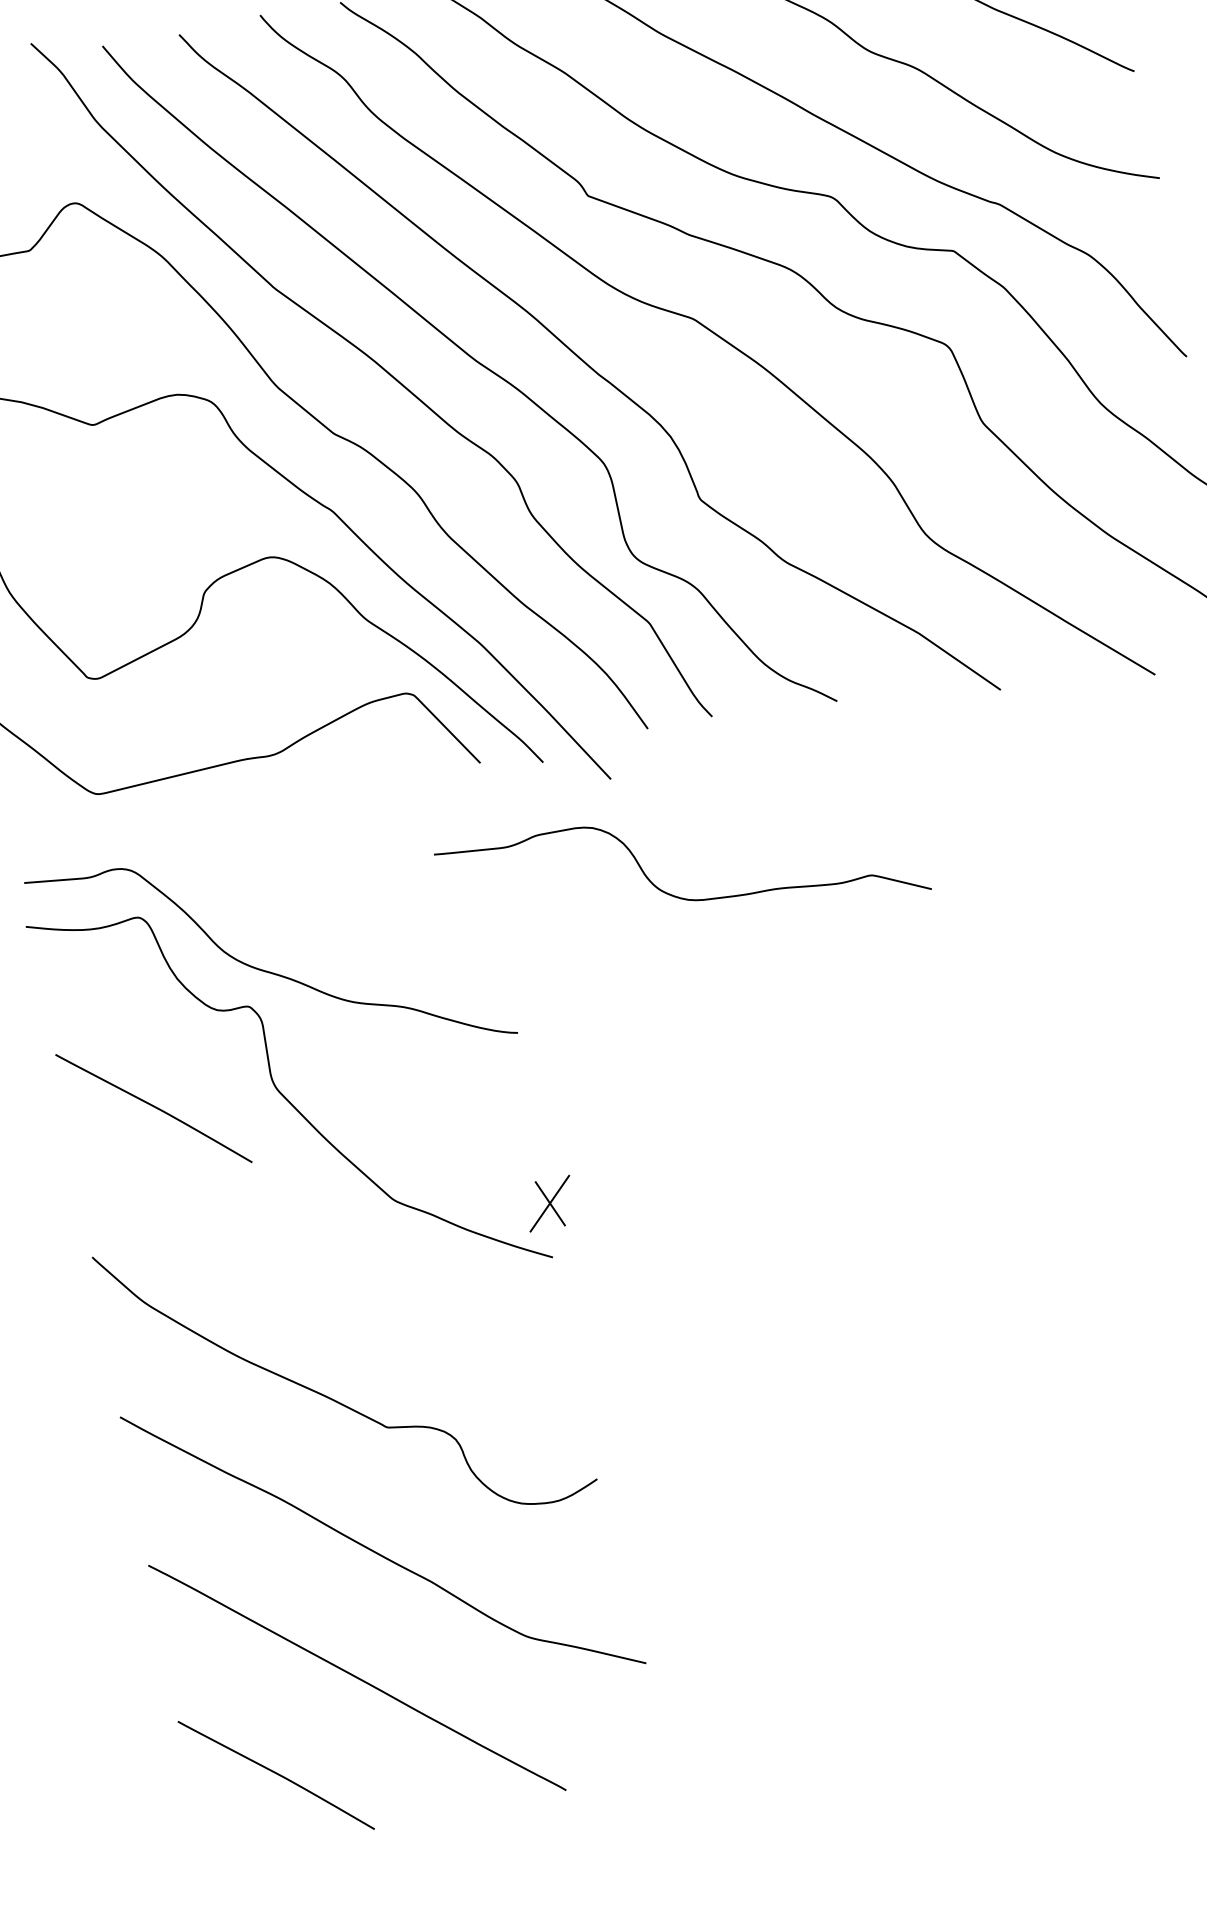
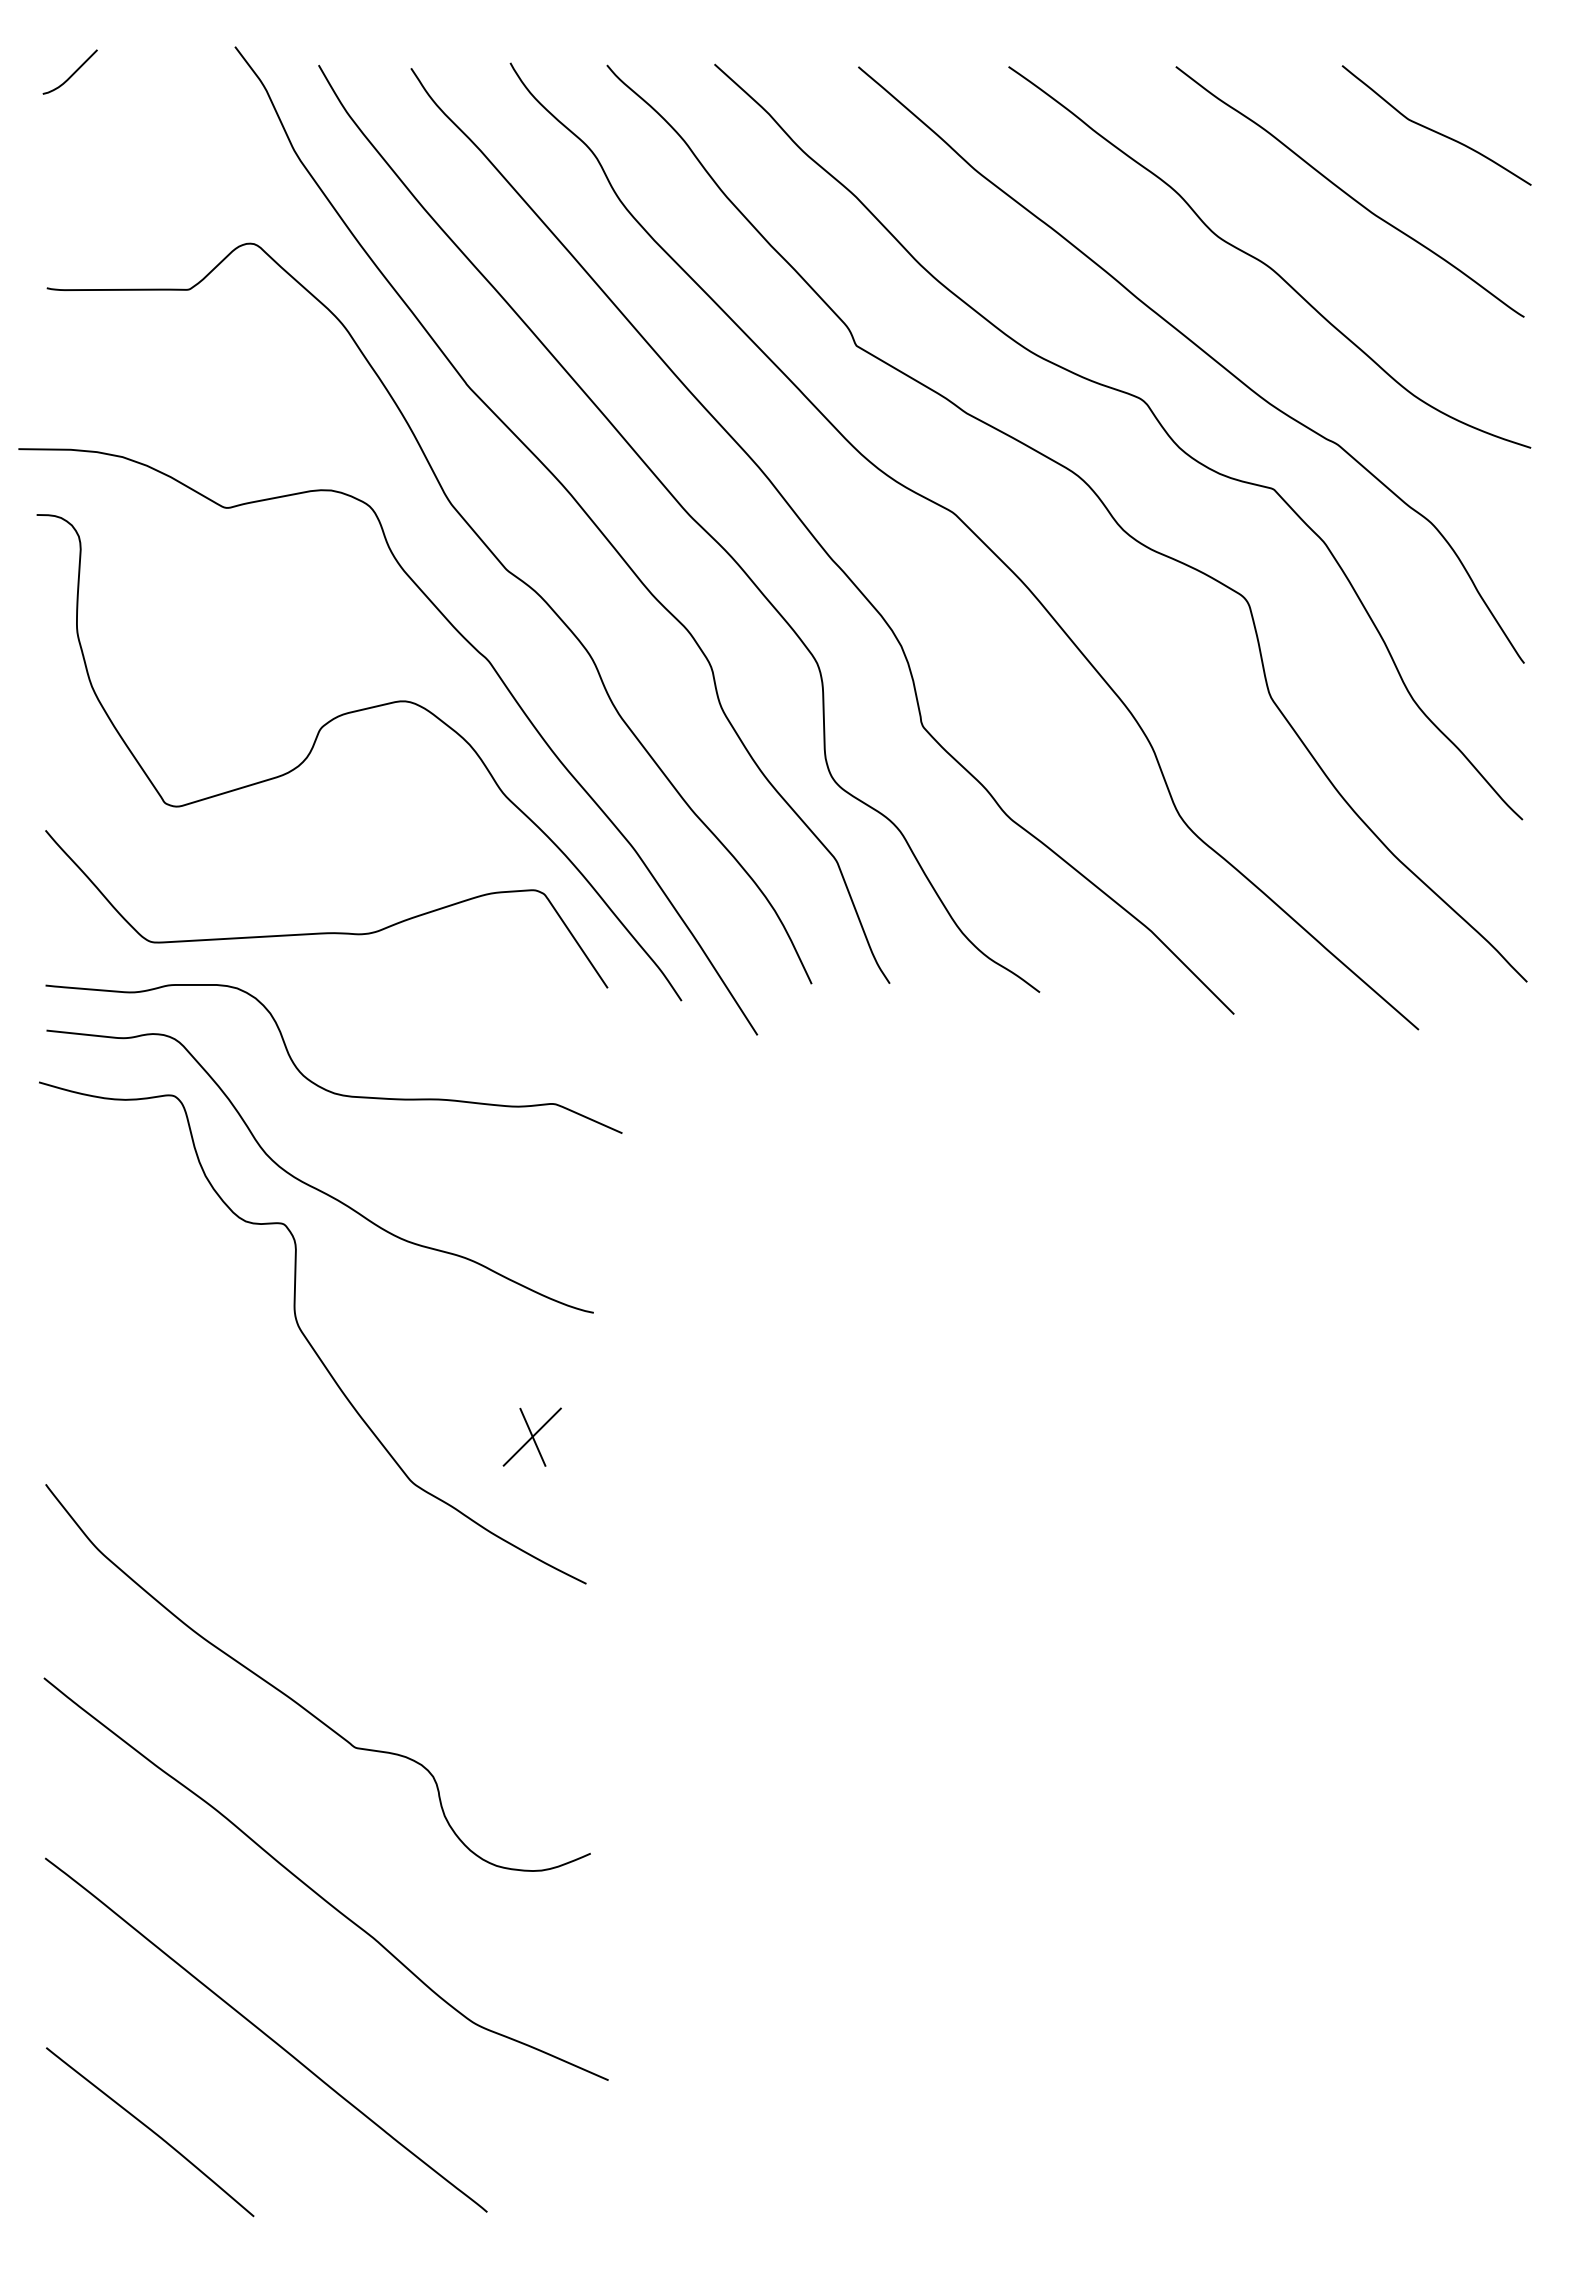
curve: (672, 894) -> (316, 1083), moved
curve: (154, 1107) -> (151, 1322), removed
part: (549, 1203) -> (531, 1436), moved

